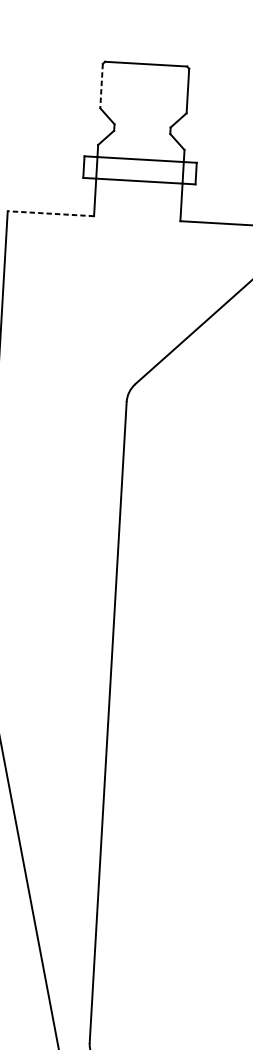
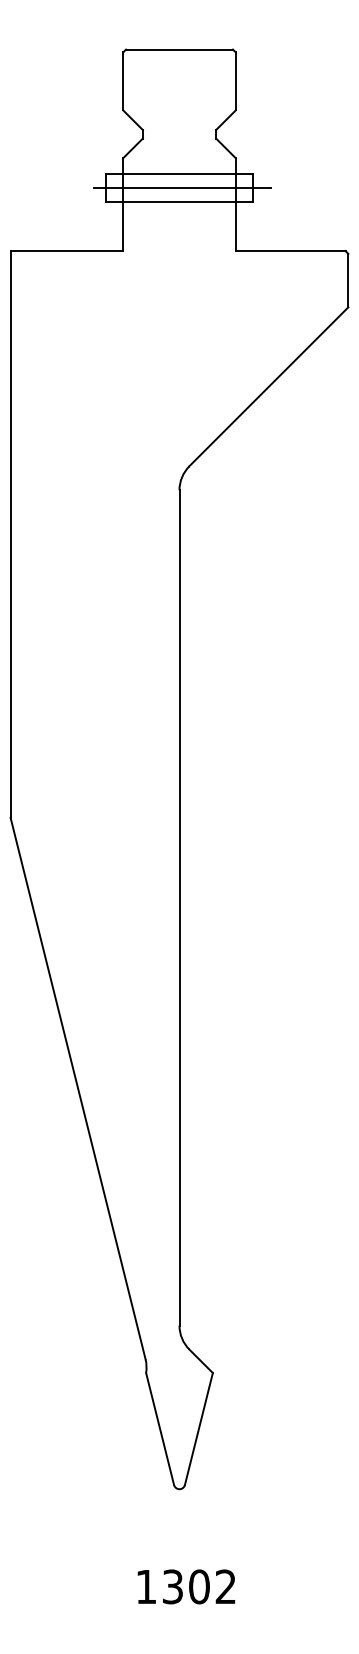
line: (101, 86) -> (123, 81), dashed -> solid
line: (142, 170) -> (182, 188), added
line: (50, 214) -> (66, 251), dashed -> solid

